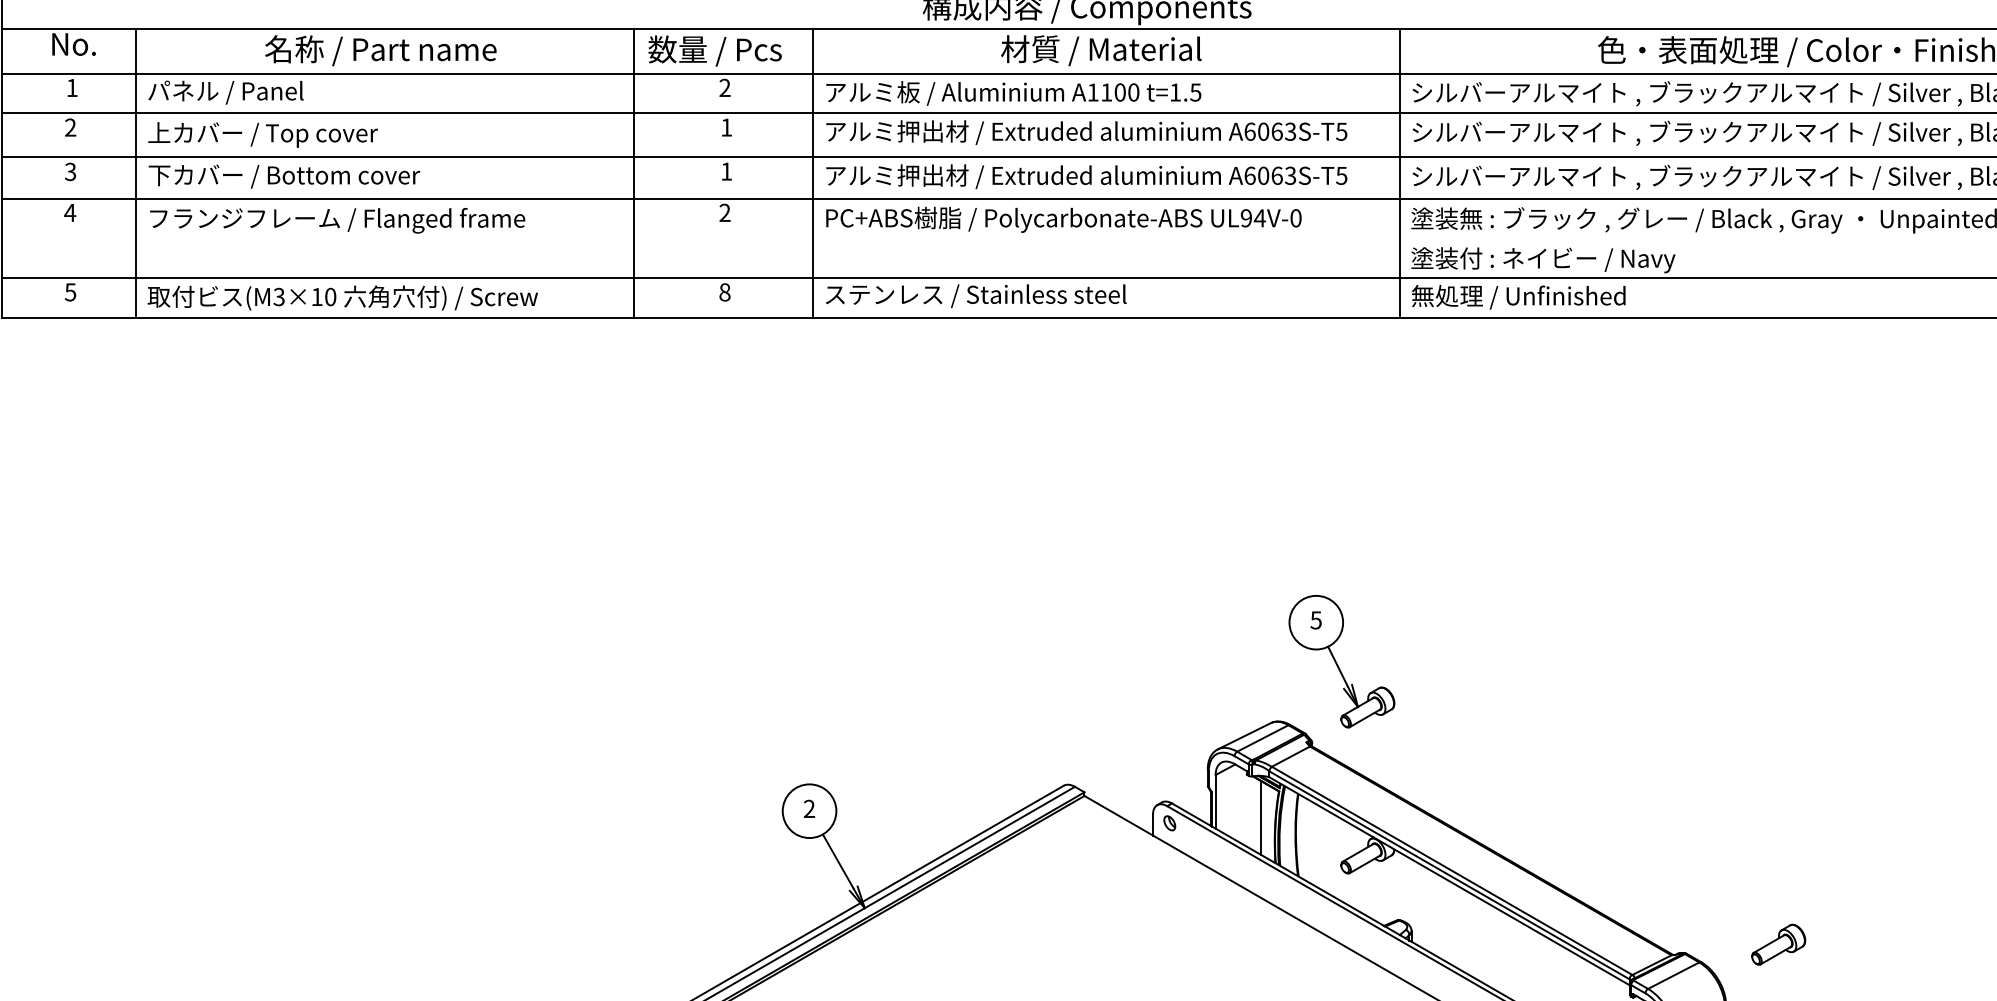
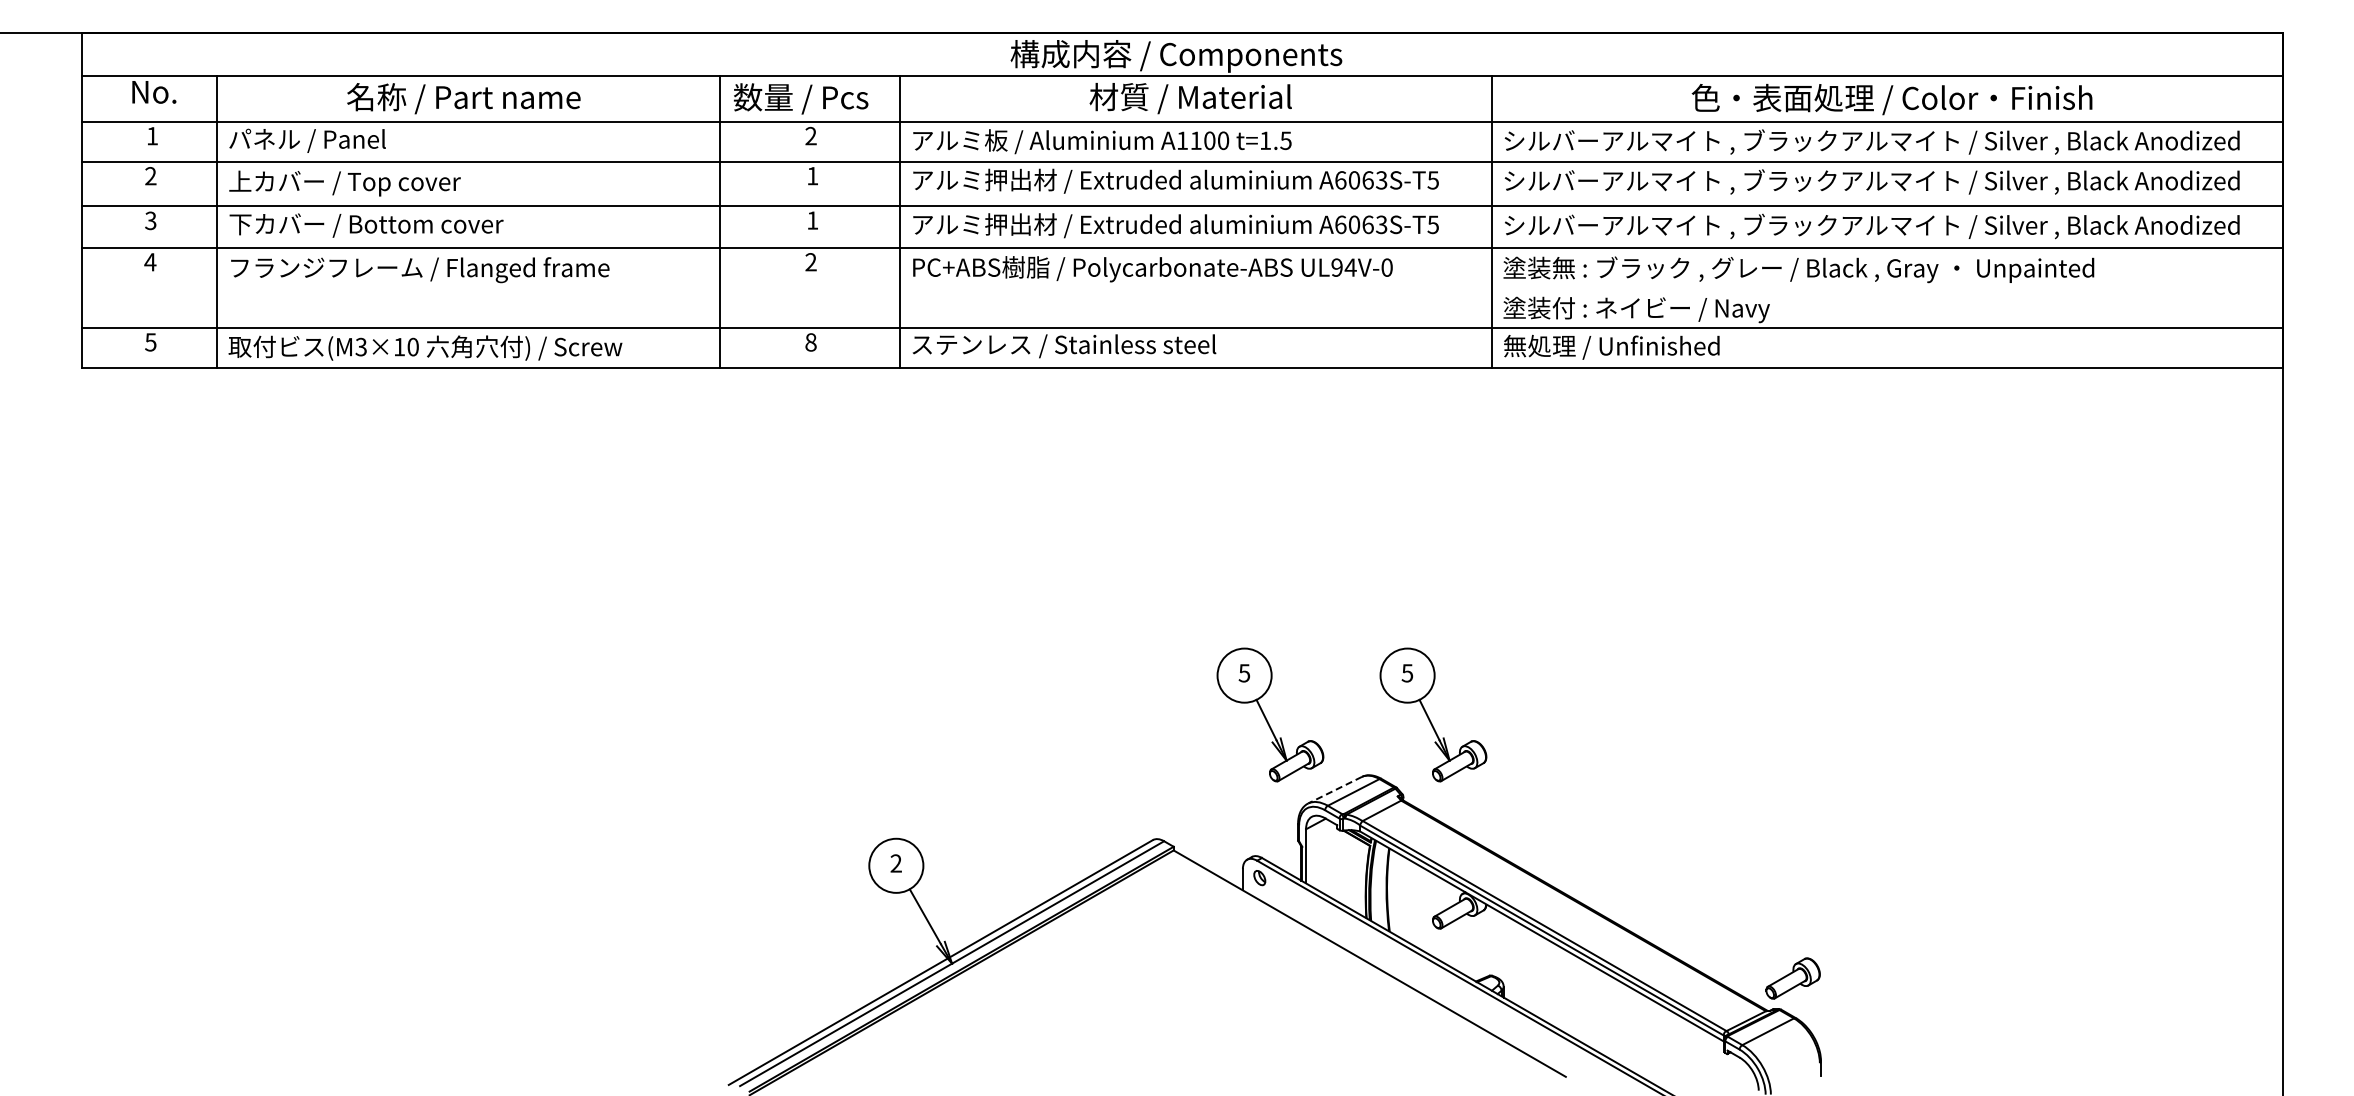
part: (1180, 661) -> (1270, 714), added
line: (1244, 736) -> (1335, 790), solid -> dashed
line: (1261, 817) -> (1352, 872), removed
part: (1778, 944) -> (1792, 978), moved

